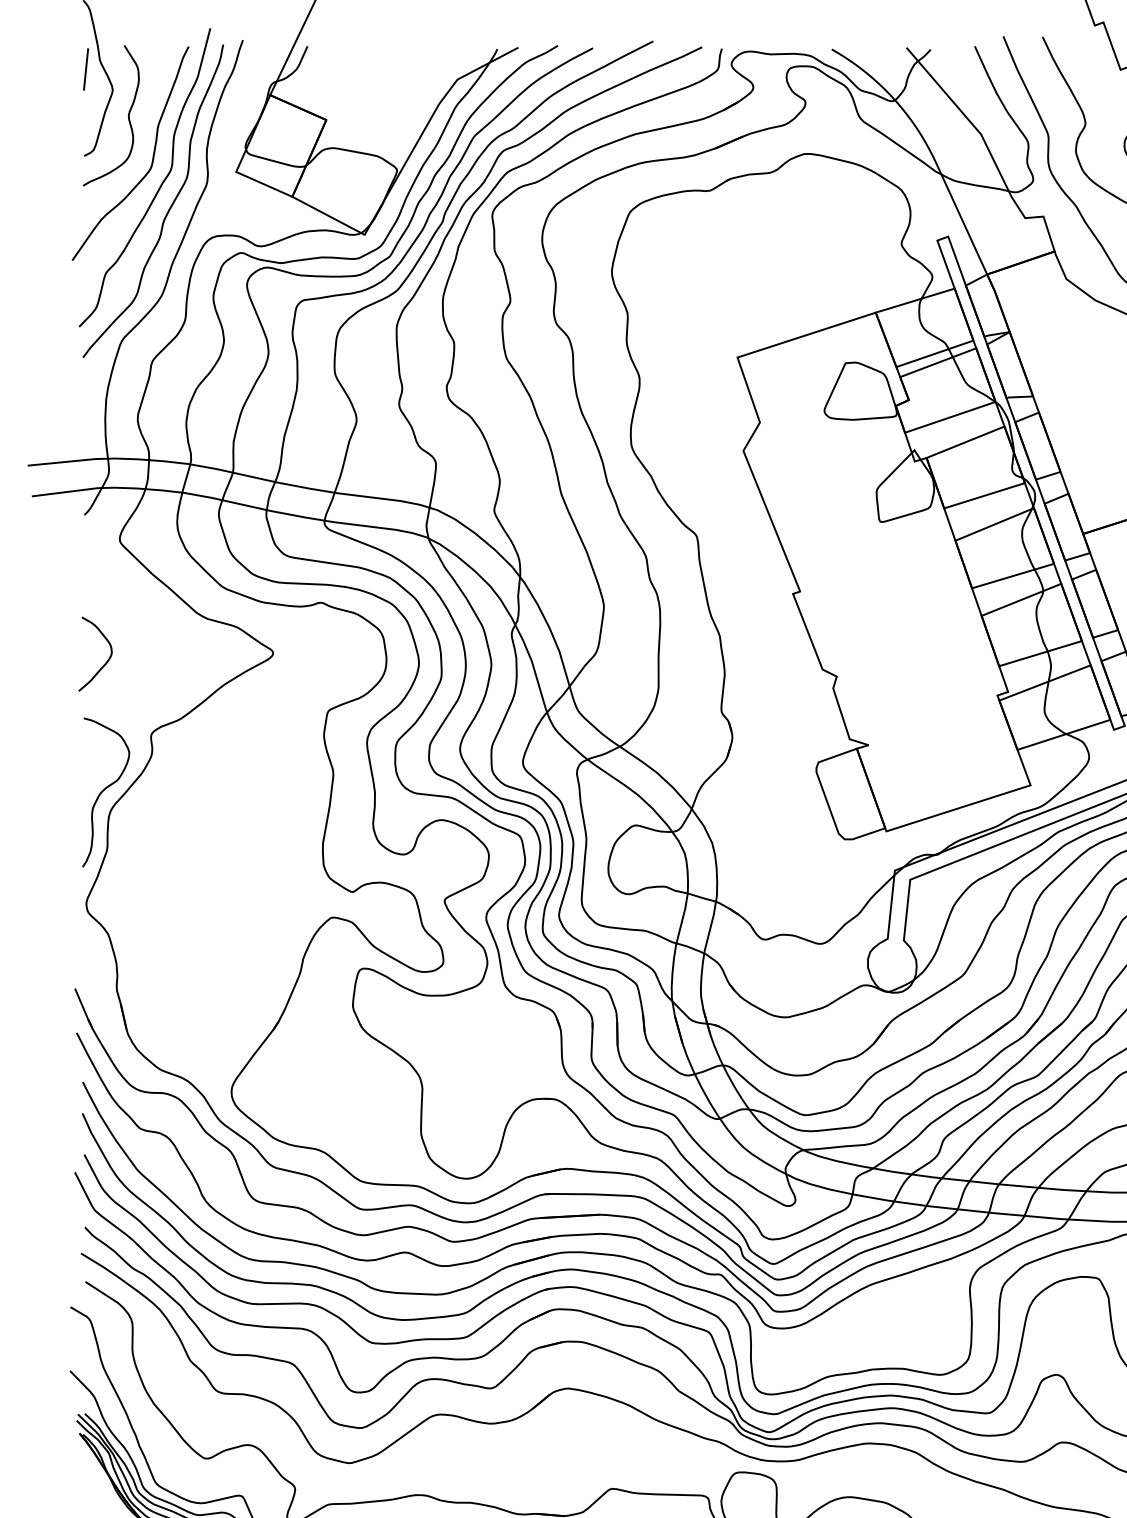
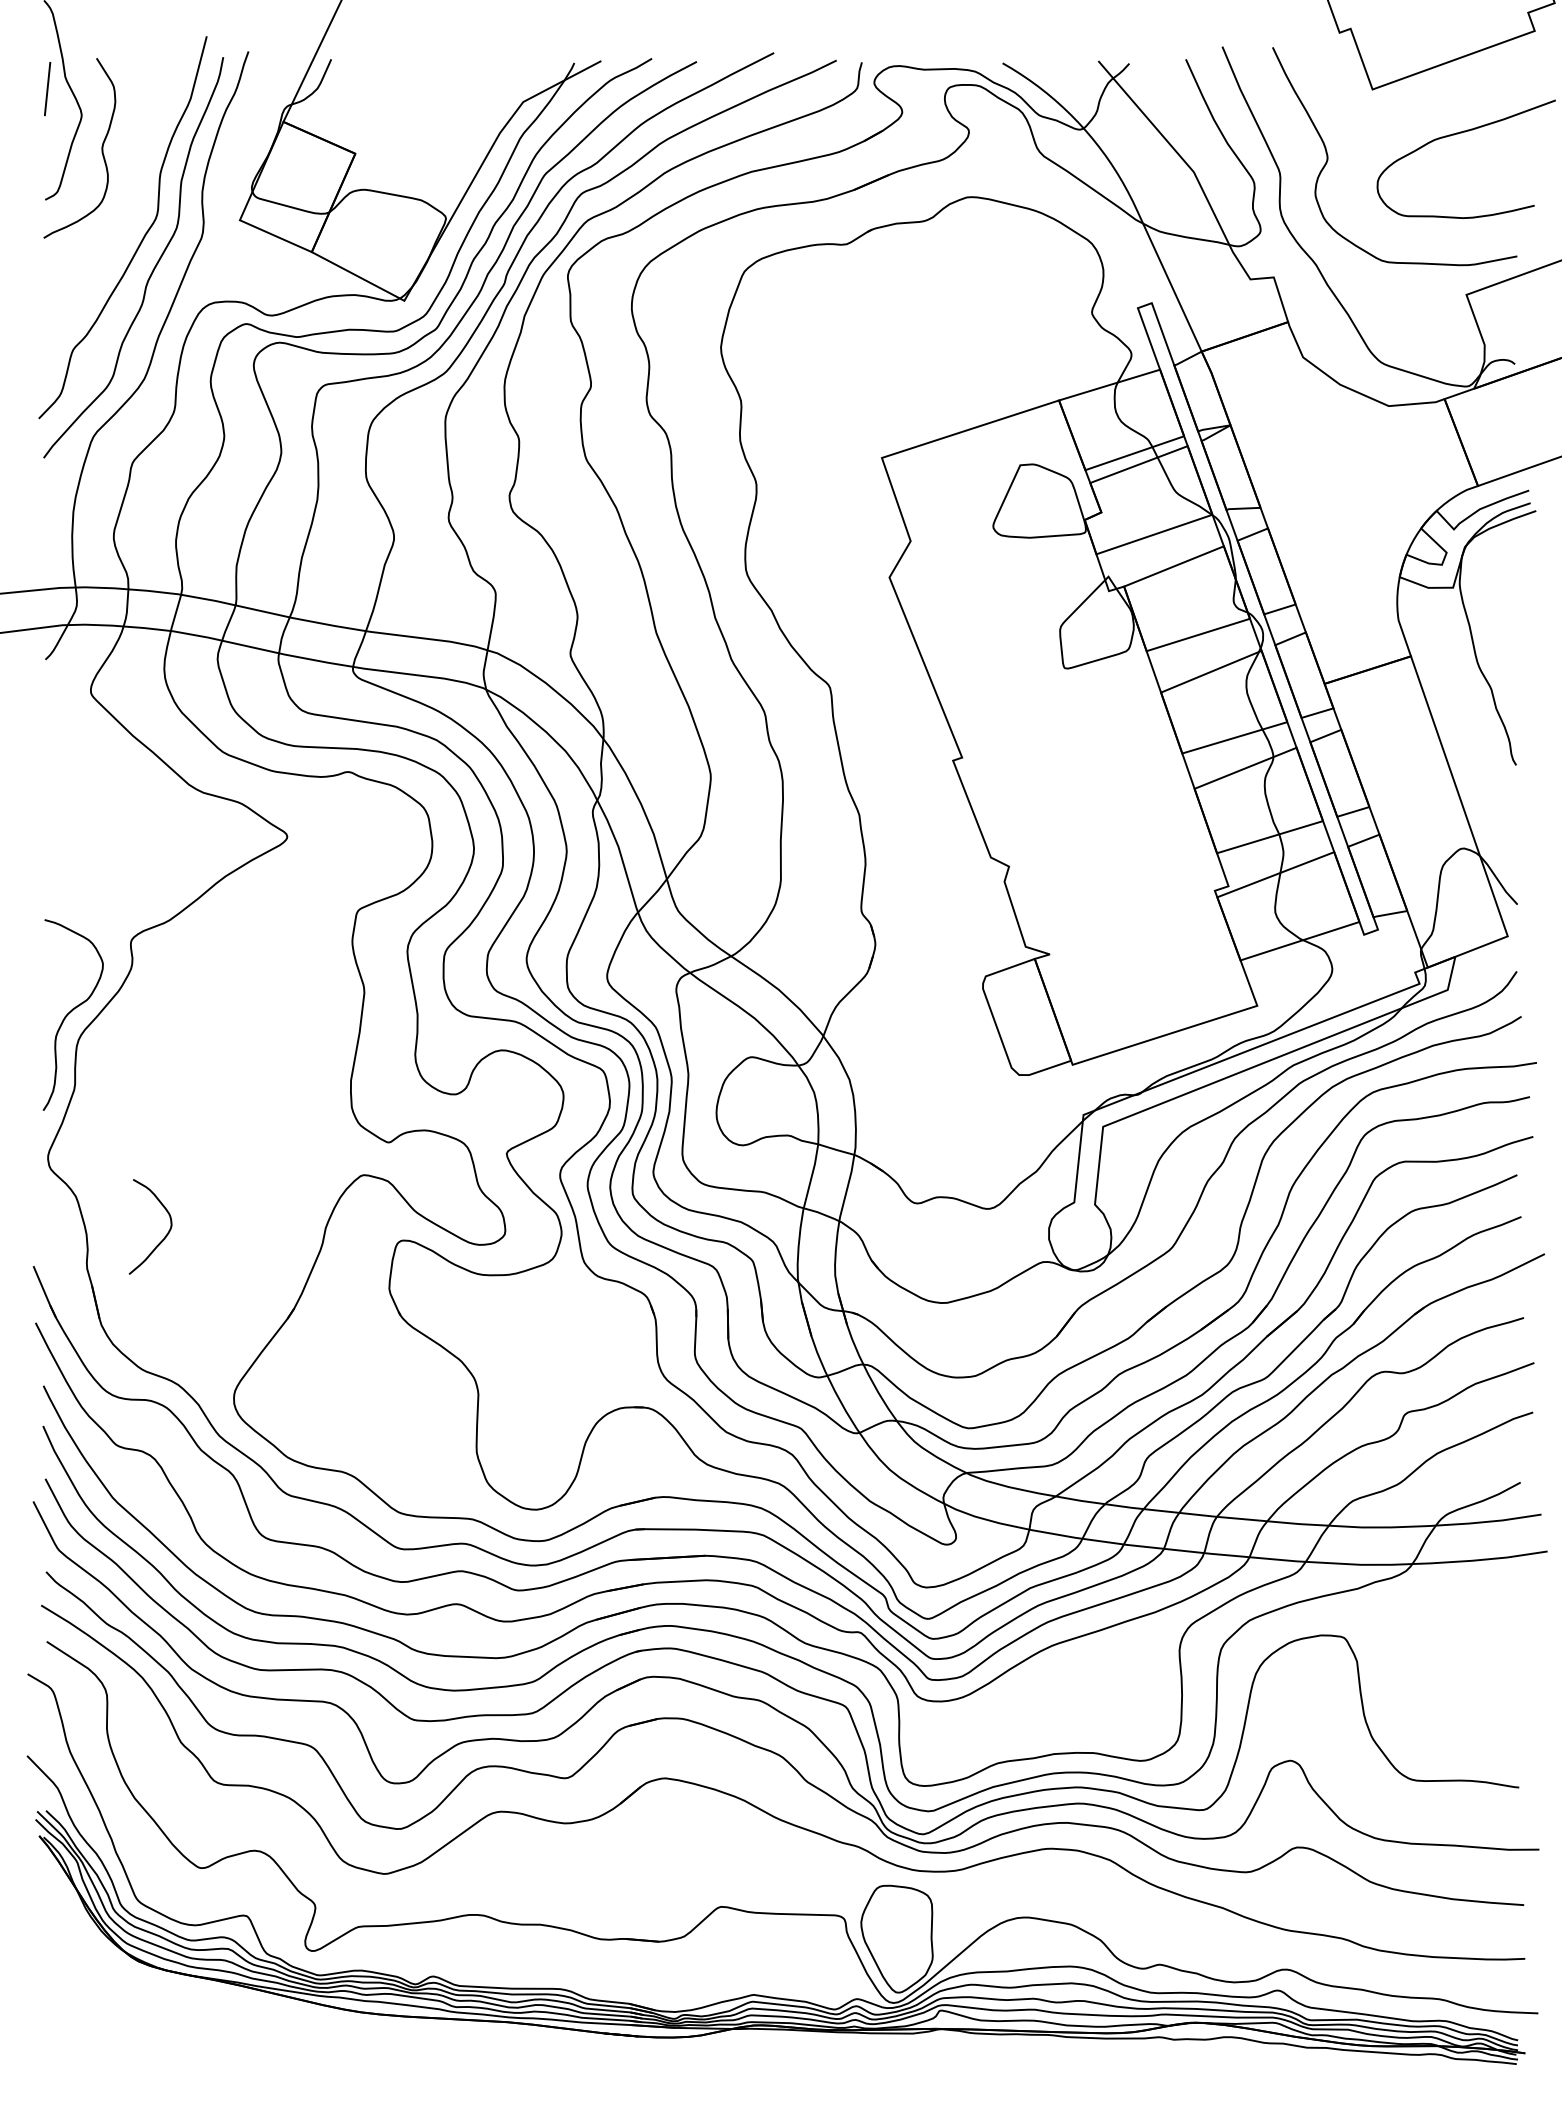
curve: (152, 158) -> (132, 202), removed
curve: (106, 661) -> (164, 1236), moved

